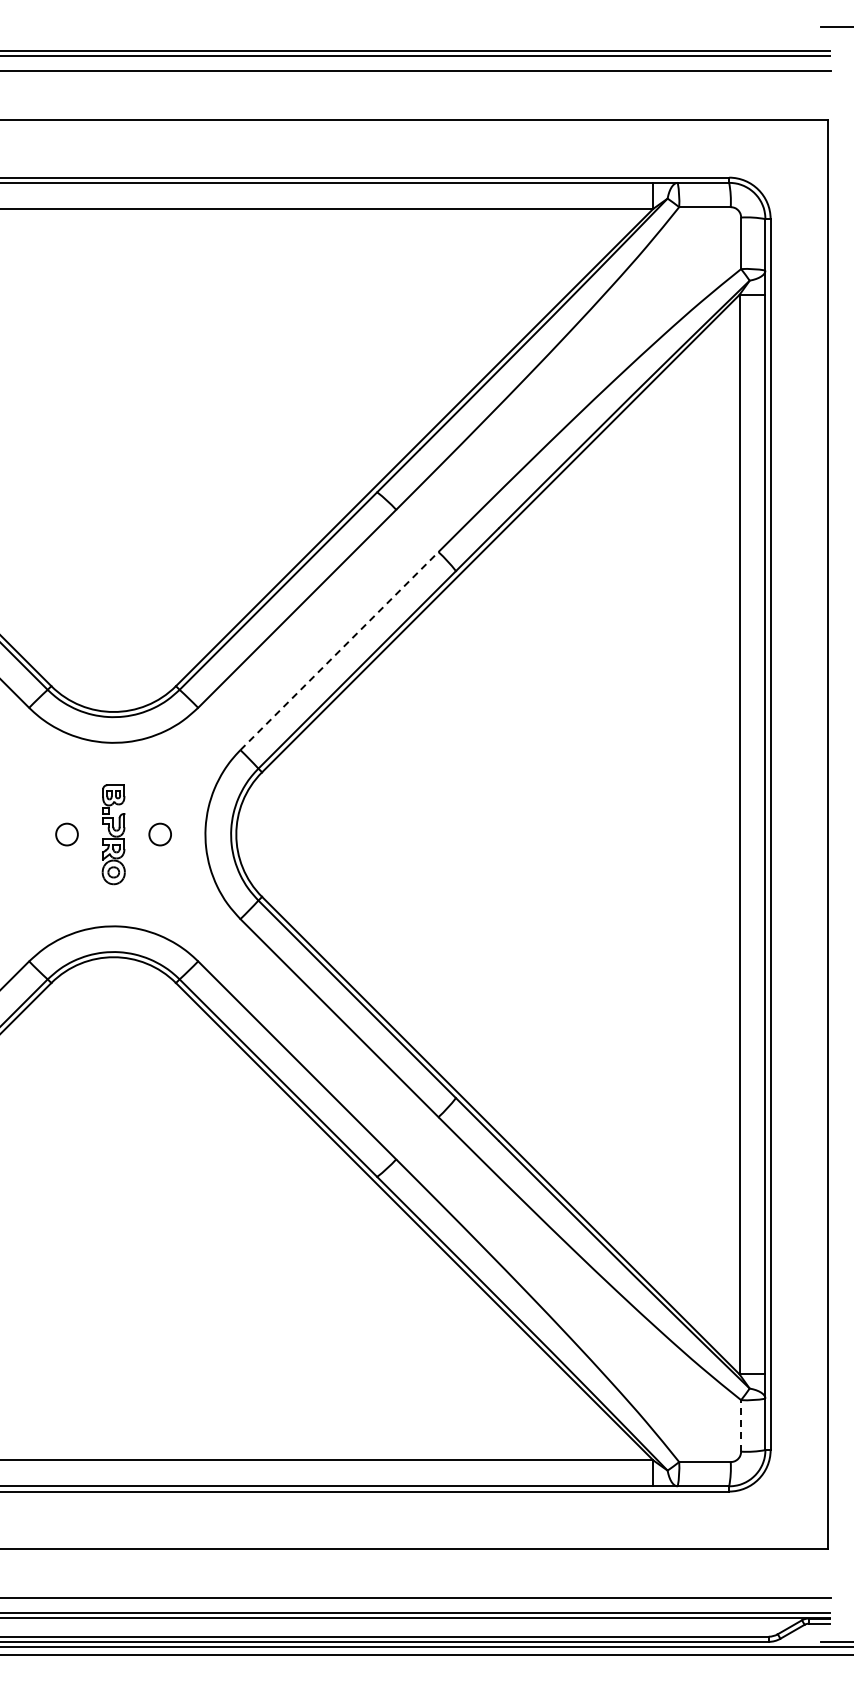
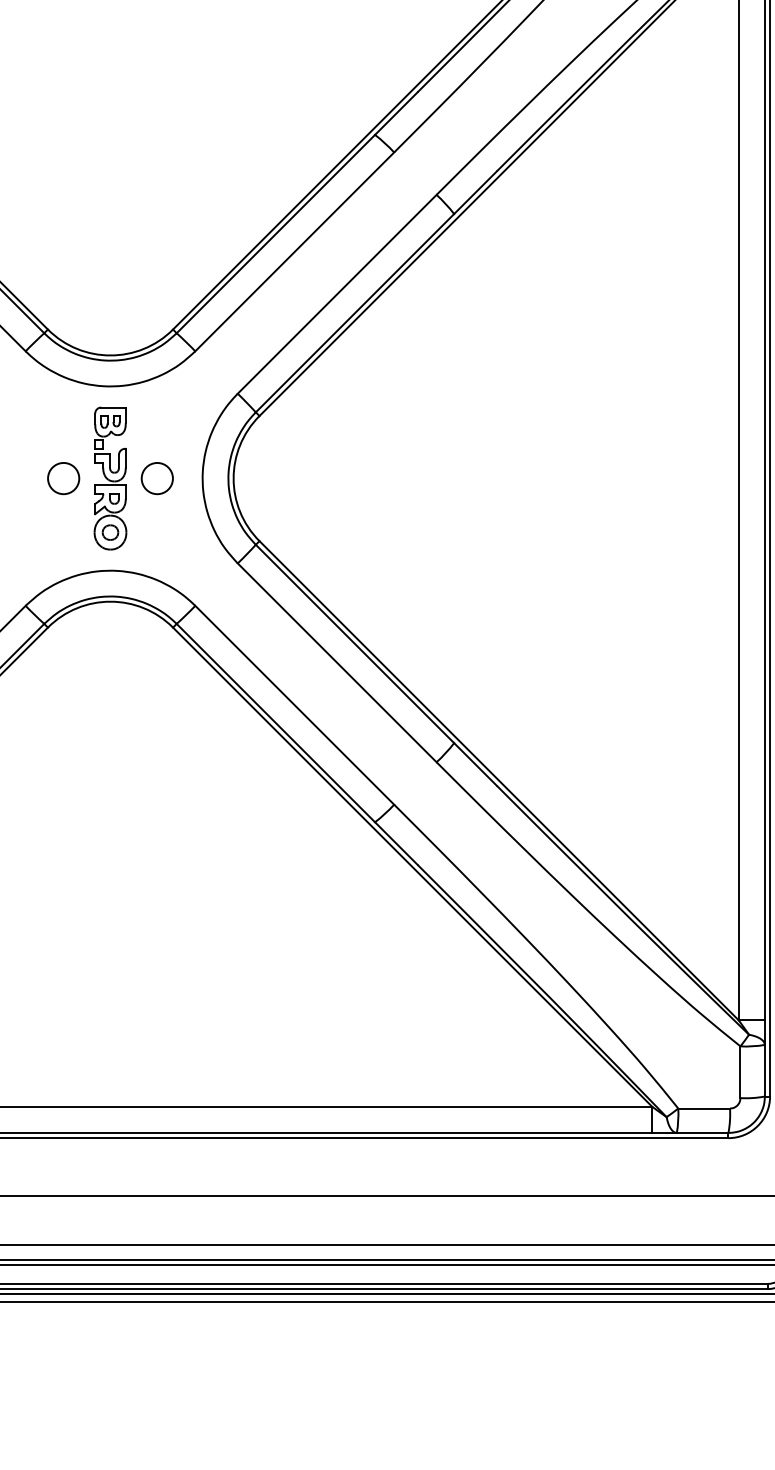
line: (339, 650) -> (337, 293), dashed -> solid
circle: (66, 834) -> (63, 478), size x1.43
part: (113, 834) -> (110, 478), size x1.43
circle: (159, 834) -> (156, 478), size x1.43
line: (741, 1425) -> (740, 1071), dashed -> solid

